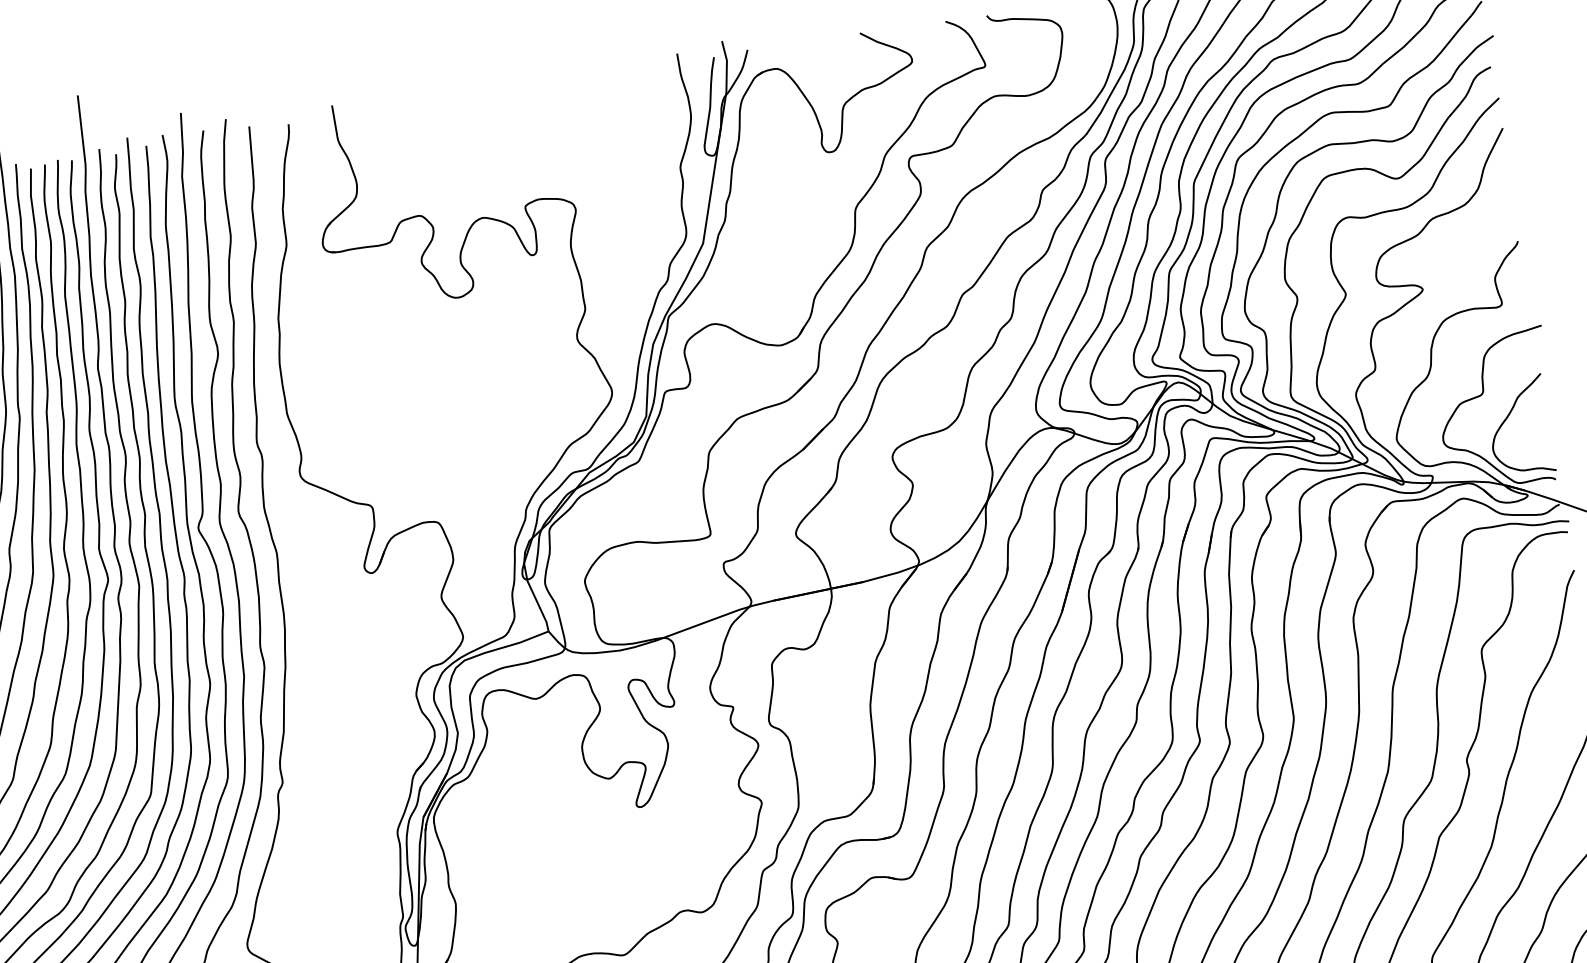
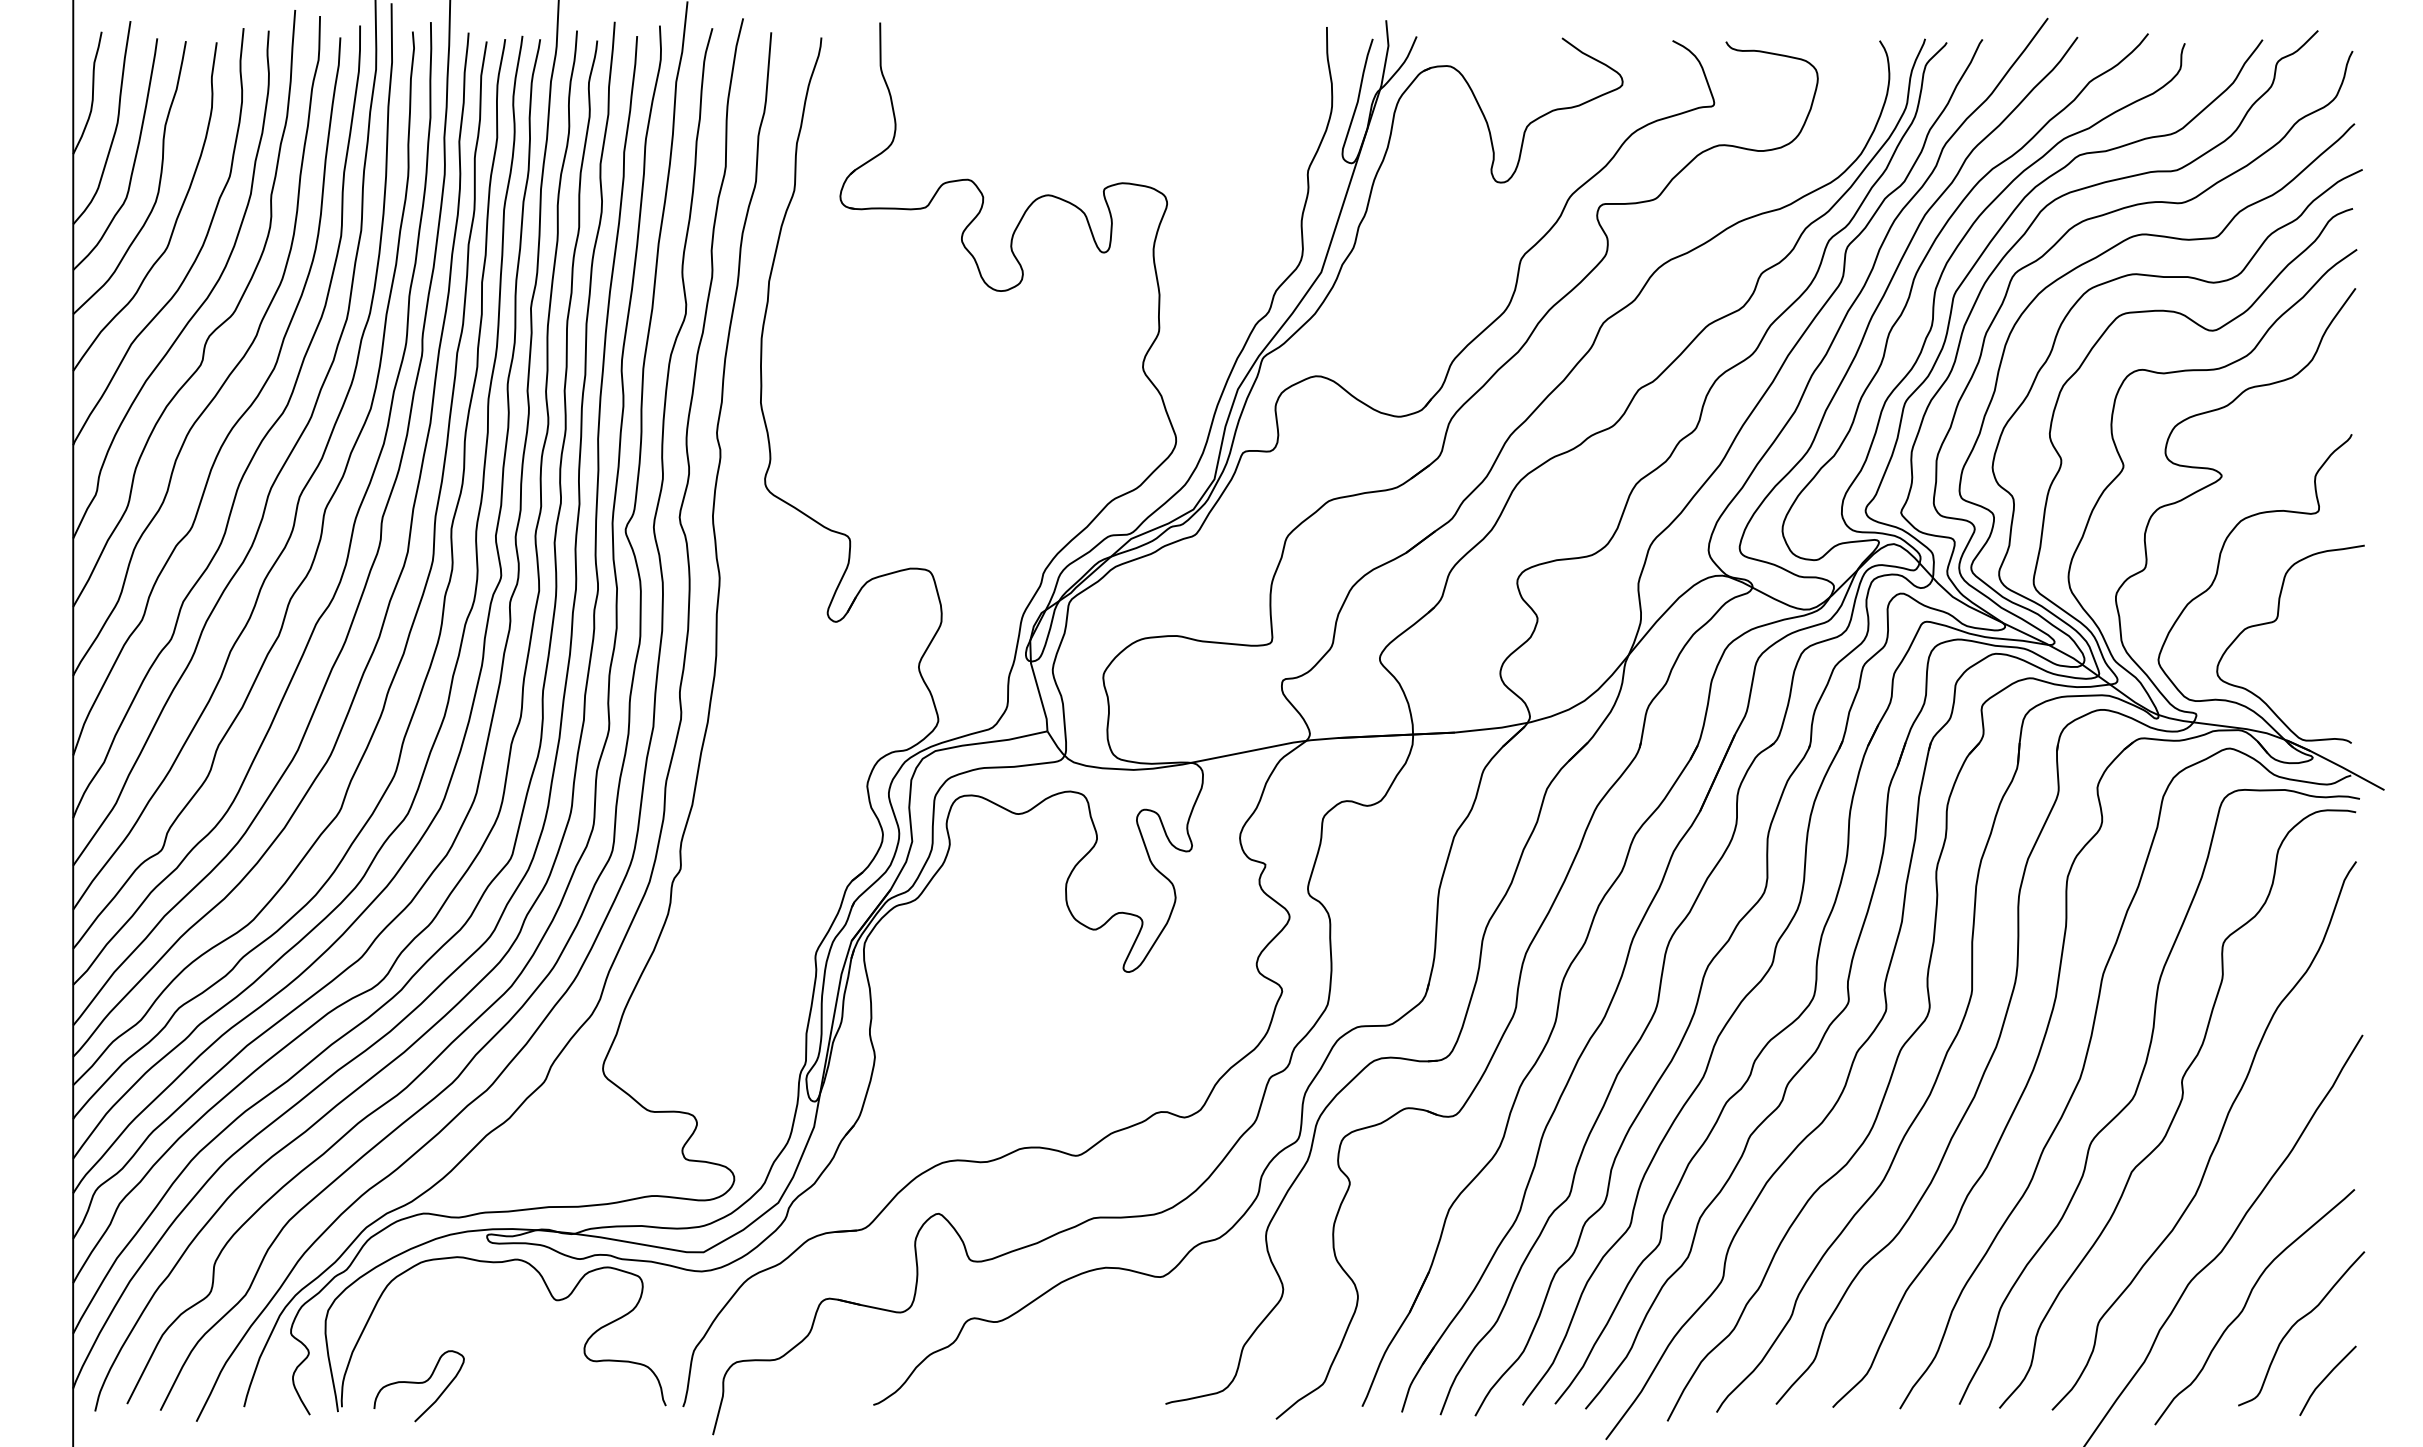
curve: (1507, 417) -> (2303, 655), removed

